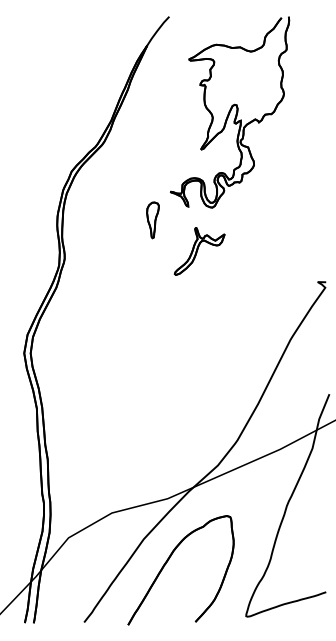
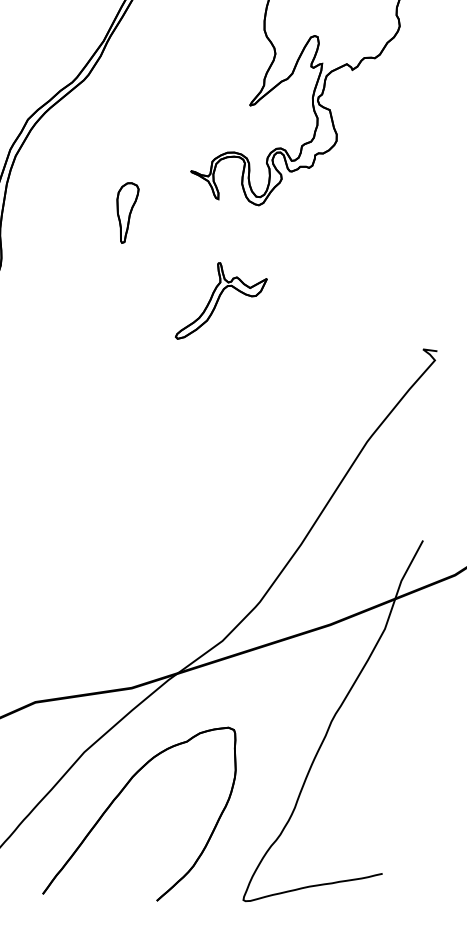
part: (152, 220) -> (125, 213), moved
part: (199, 251) -> (221, 303), moved

